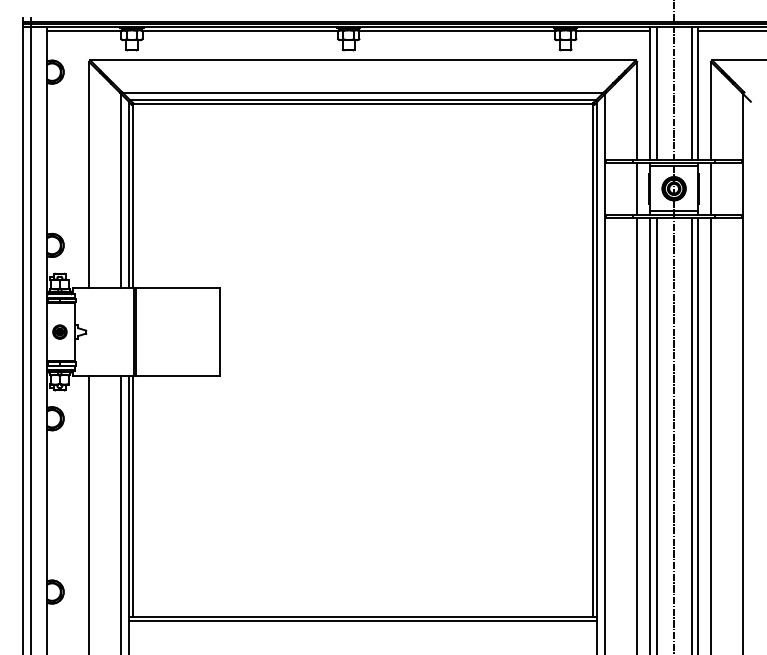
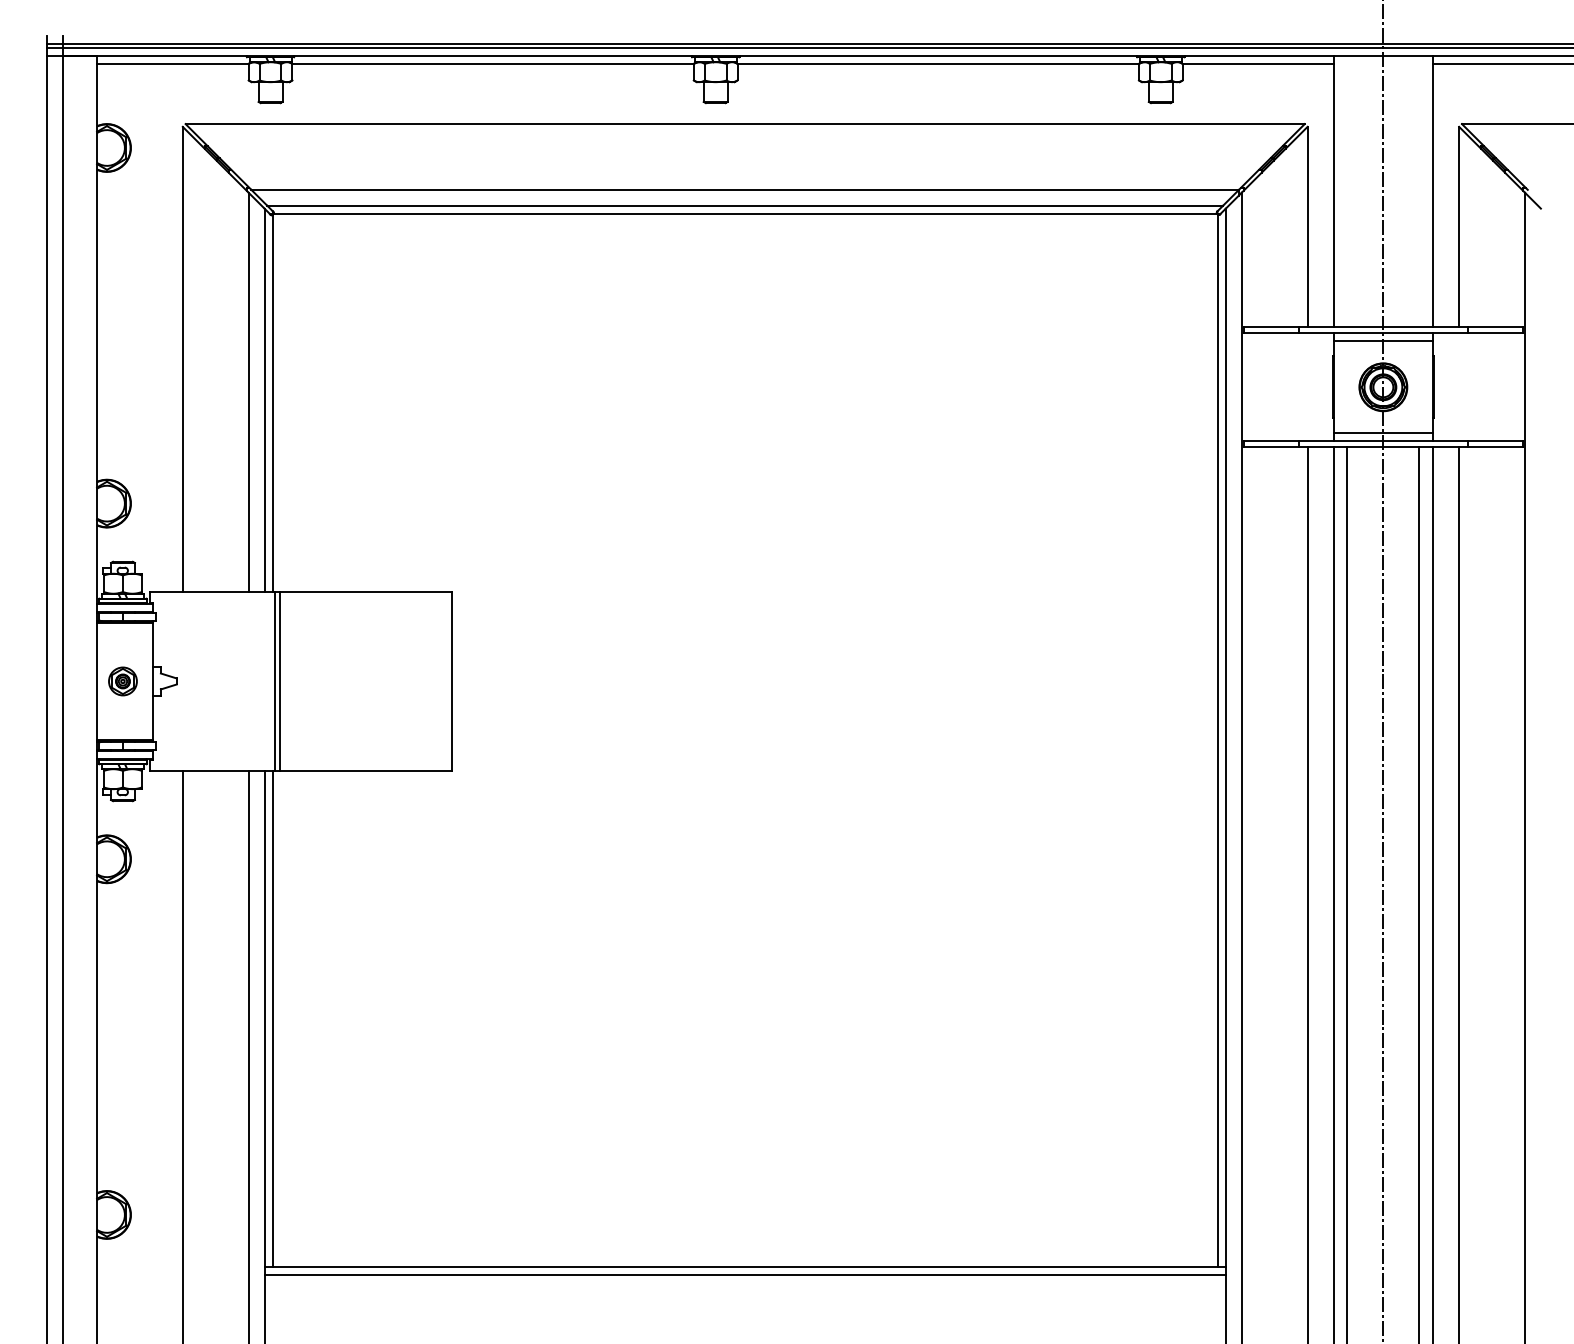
line: (656, 93) -> (1347, 191), removed
line: (691, 93) -> (1419, 191), removed
line: (637, 188) -> (1308, 386), removed
line: (711, 188) -> (1460, 386), removed

